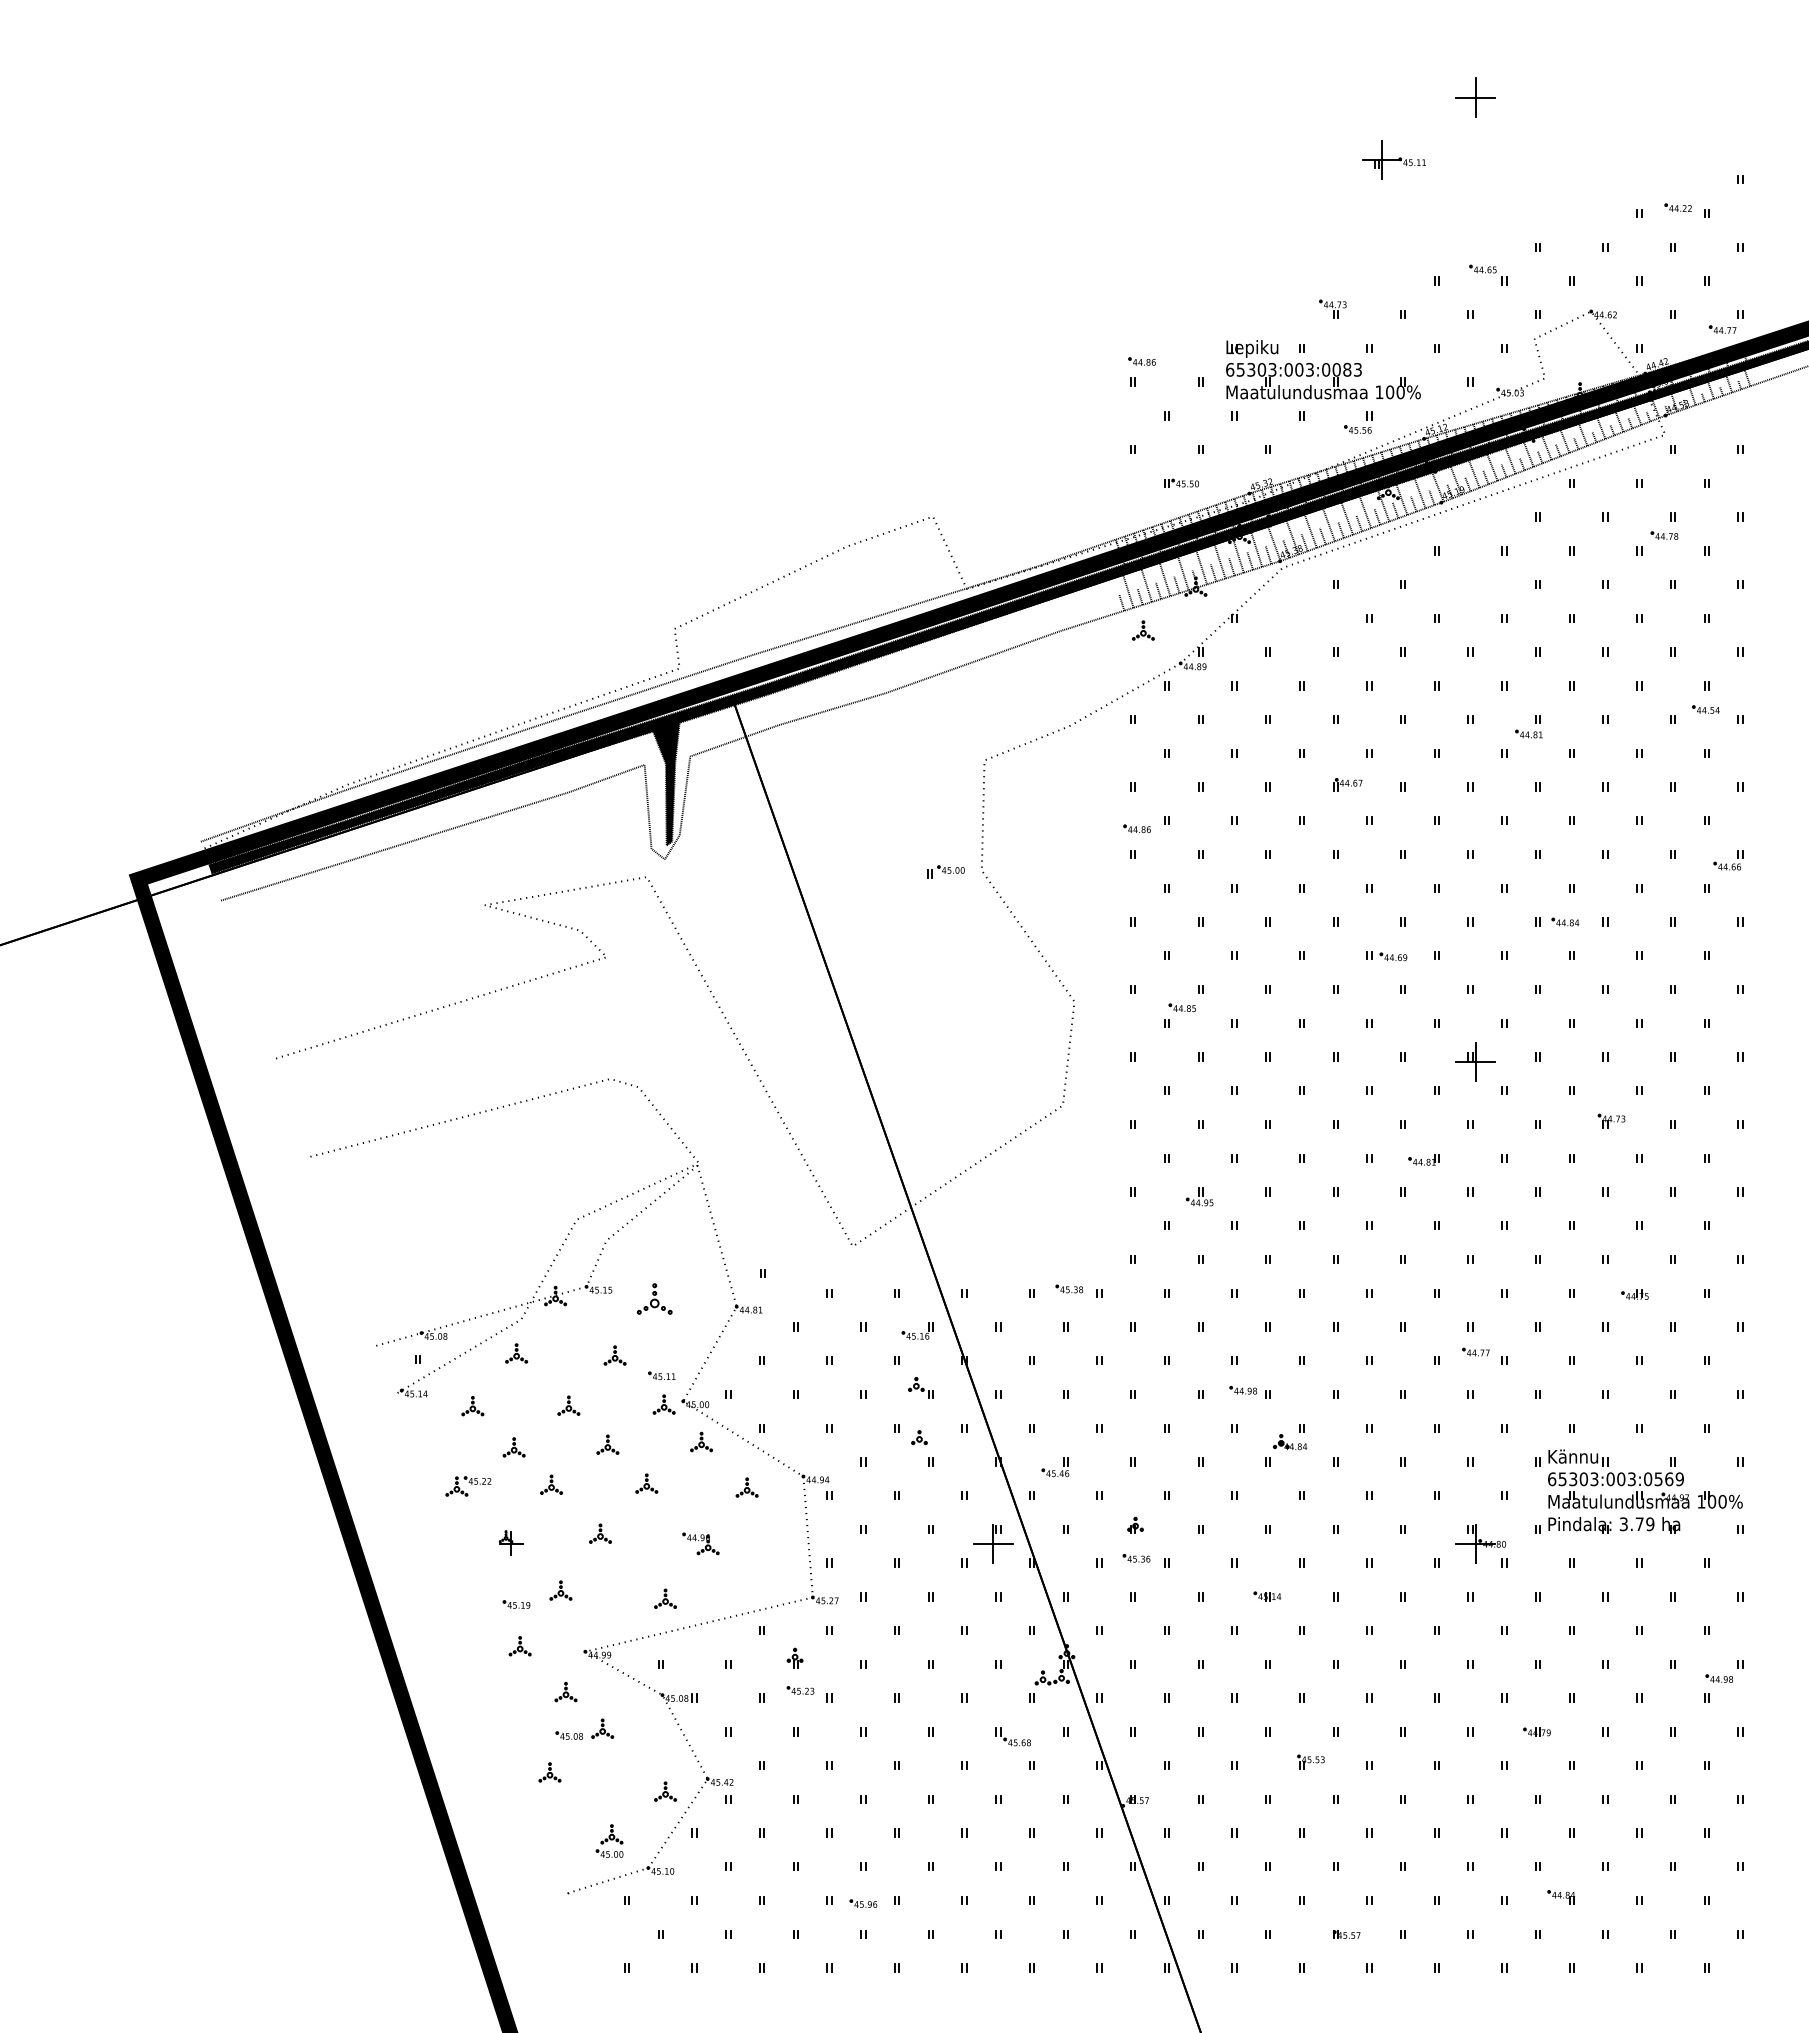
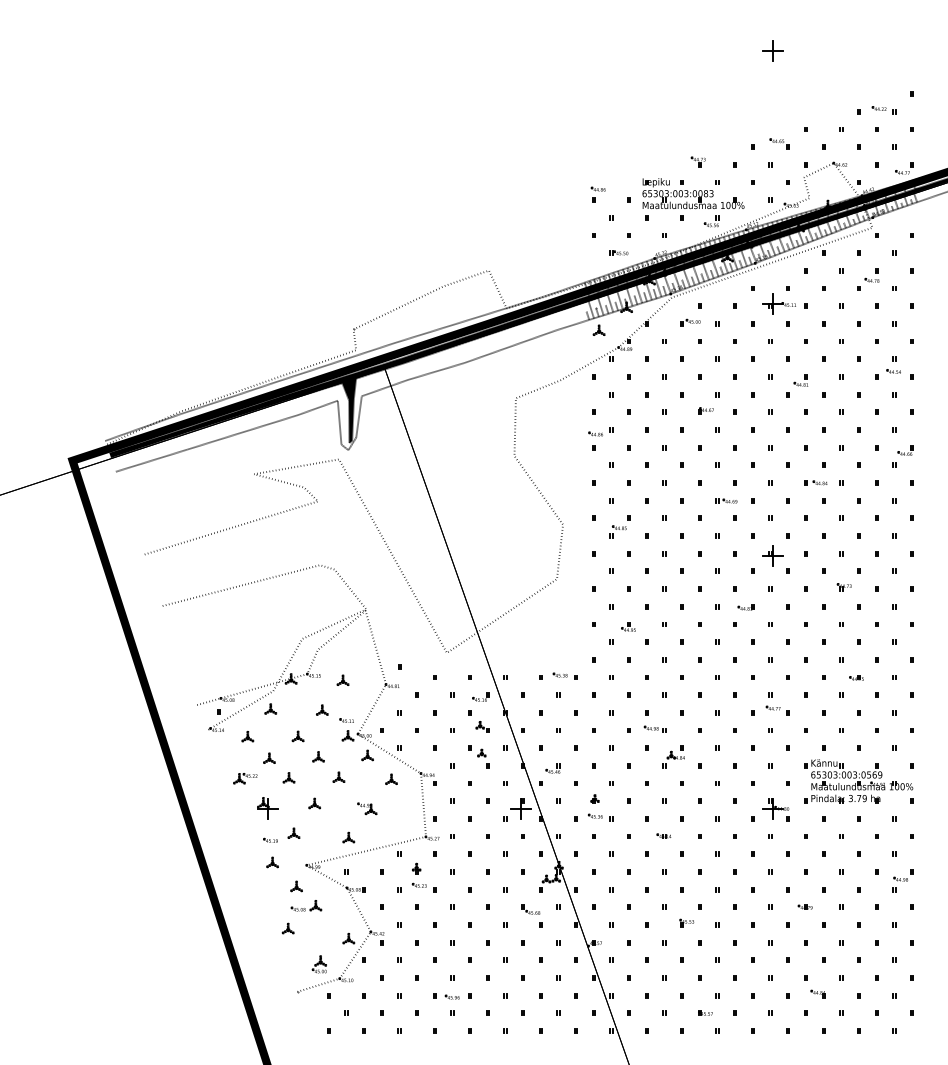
part: (1392, 159) -> (778, 303), moved
part: (945, 871) -> (690, 322), moved
part: (653, 1297) -> (342, 679), size x0.62
part: (510, 1543) -> (267, 808), size x1.67

